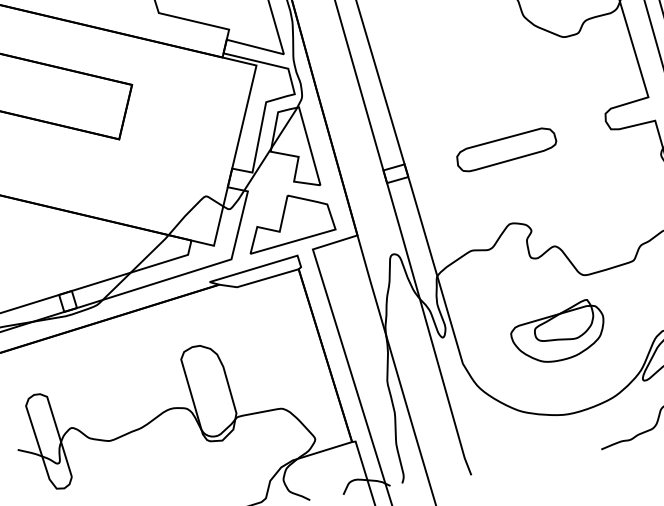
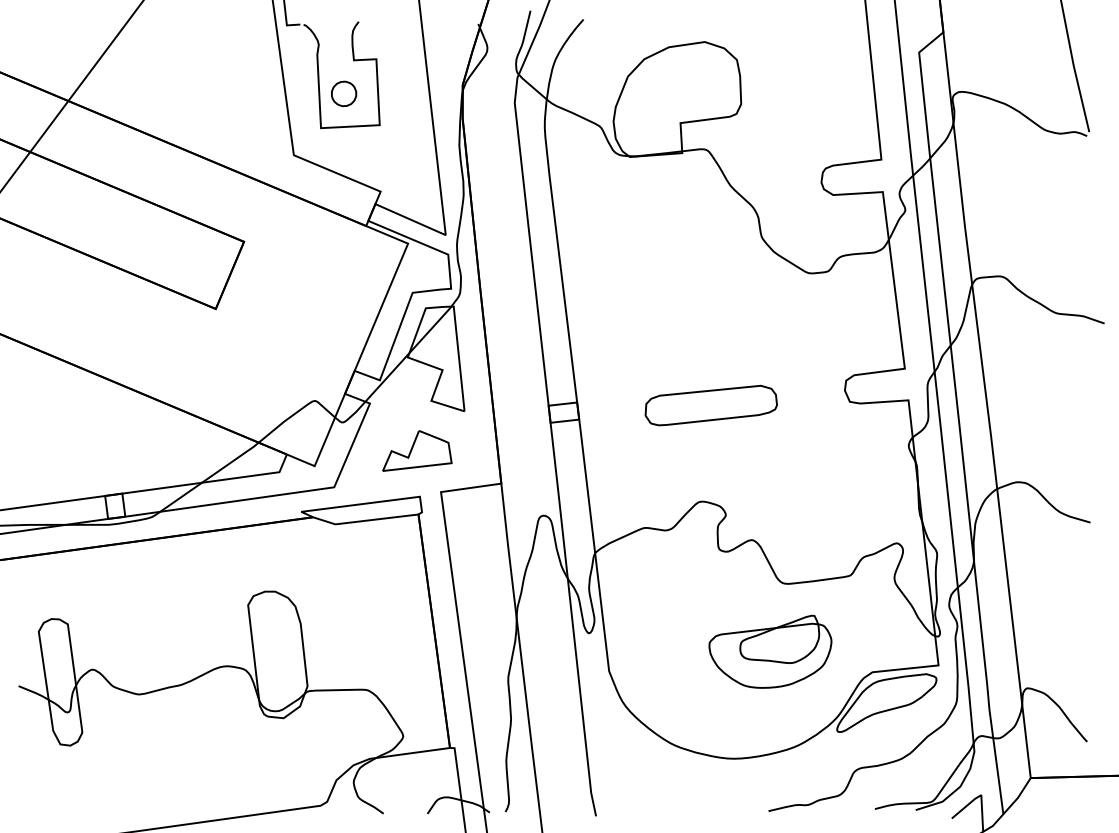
part: (289, 220) -> (417, 450), size x0.6
part: (558, 332) -> (770, 651), moved

